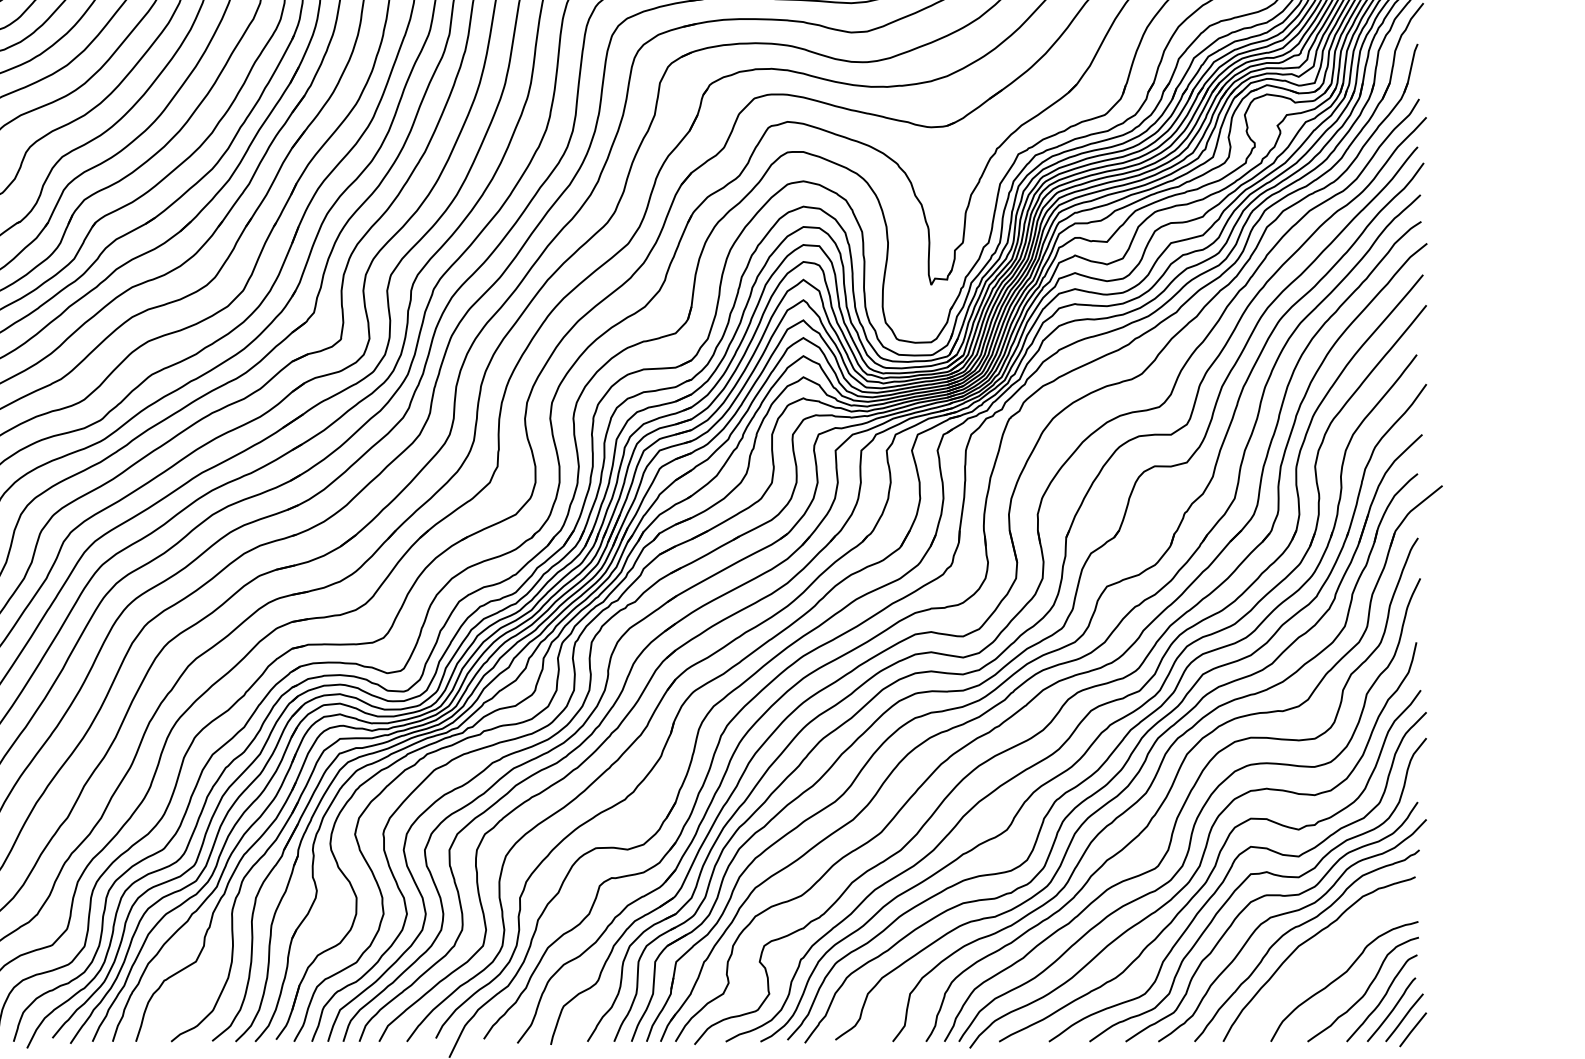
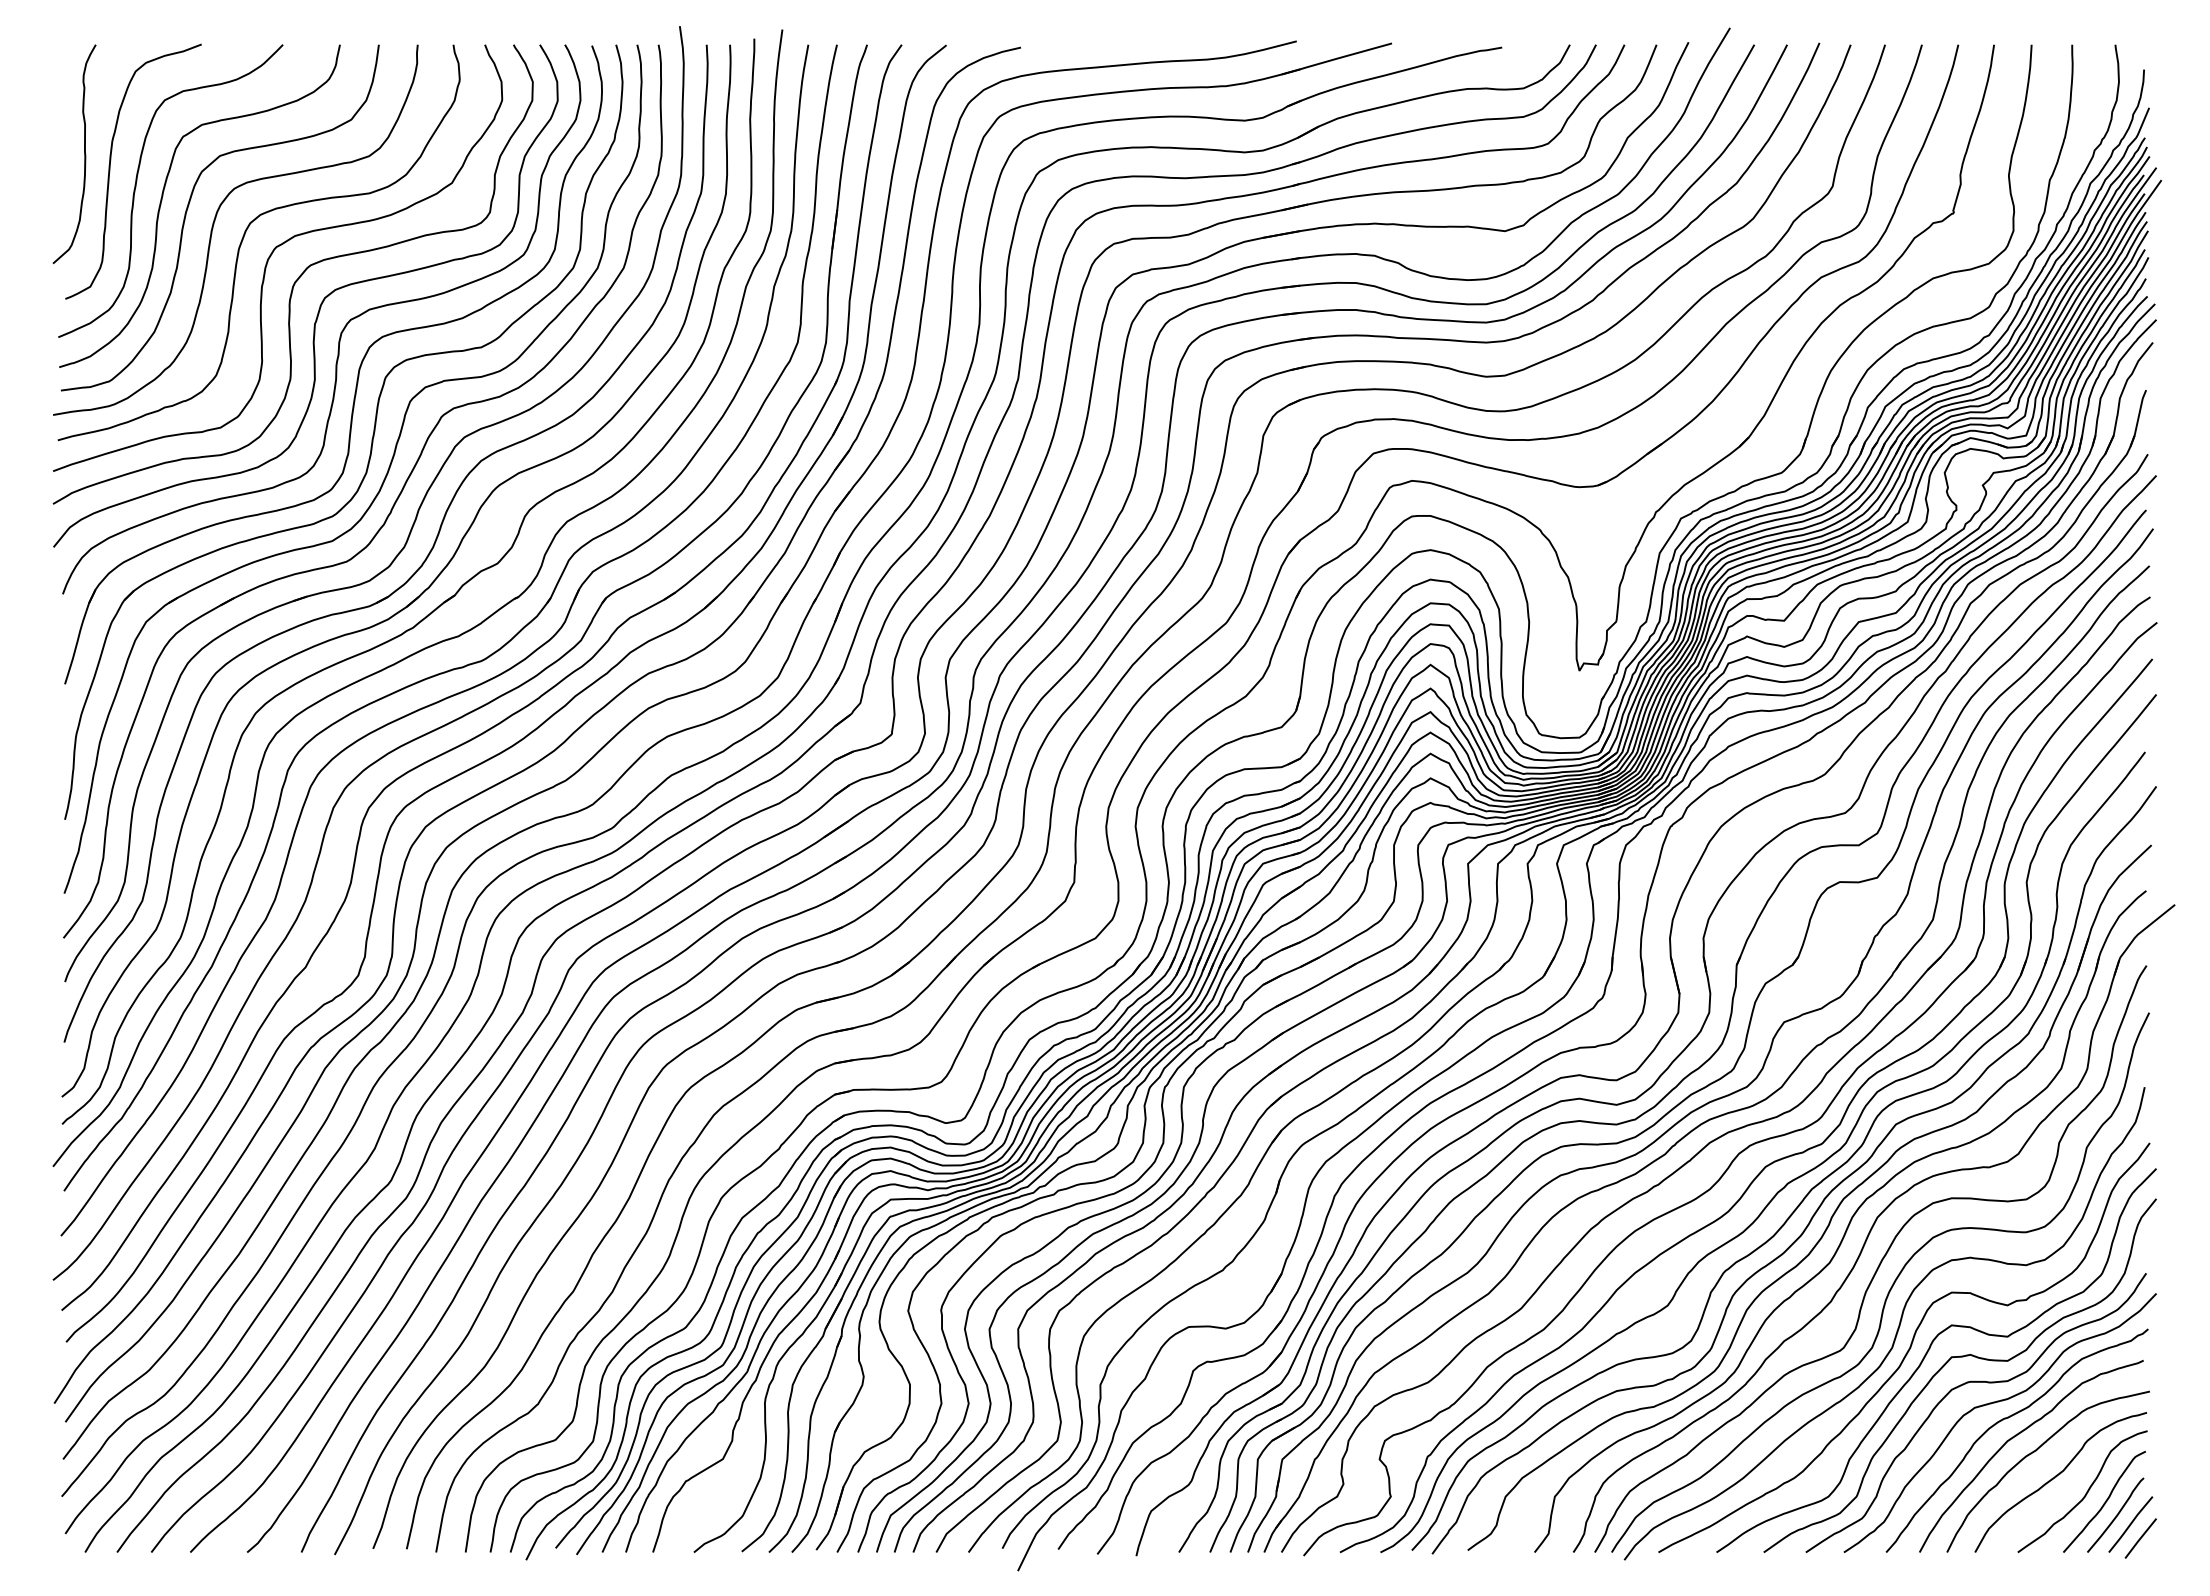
curve: (1323, 955) -> (2036, 1451), added

